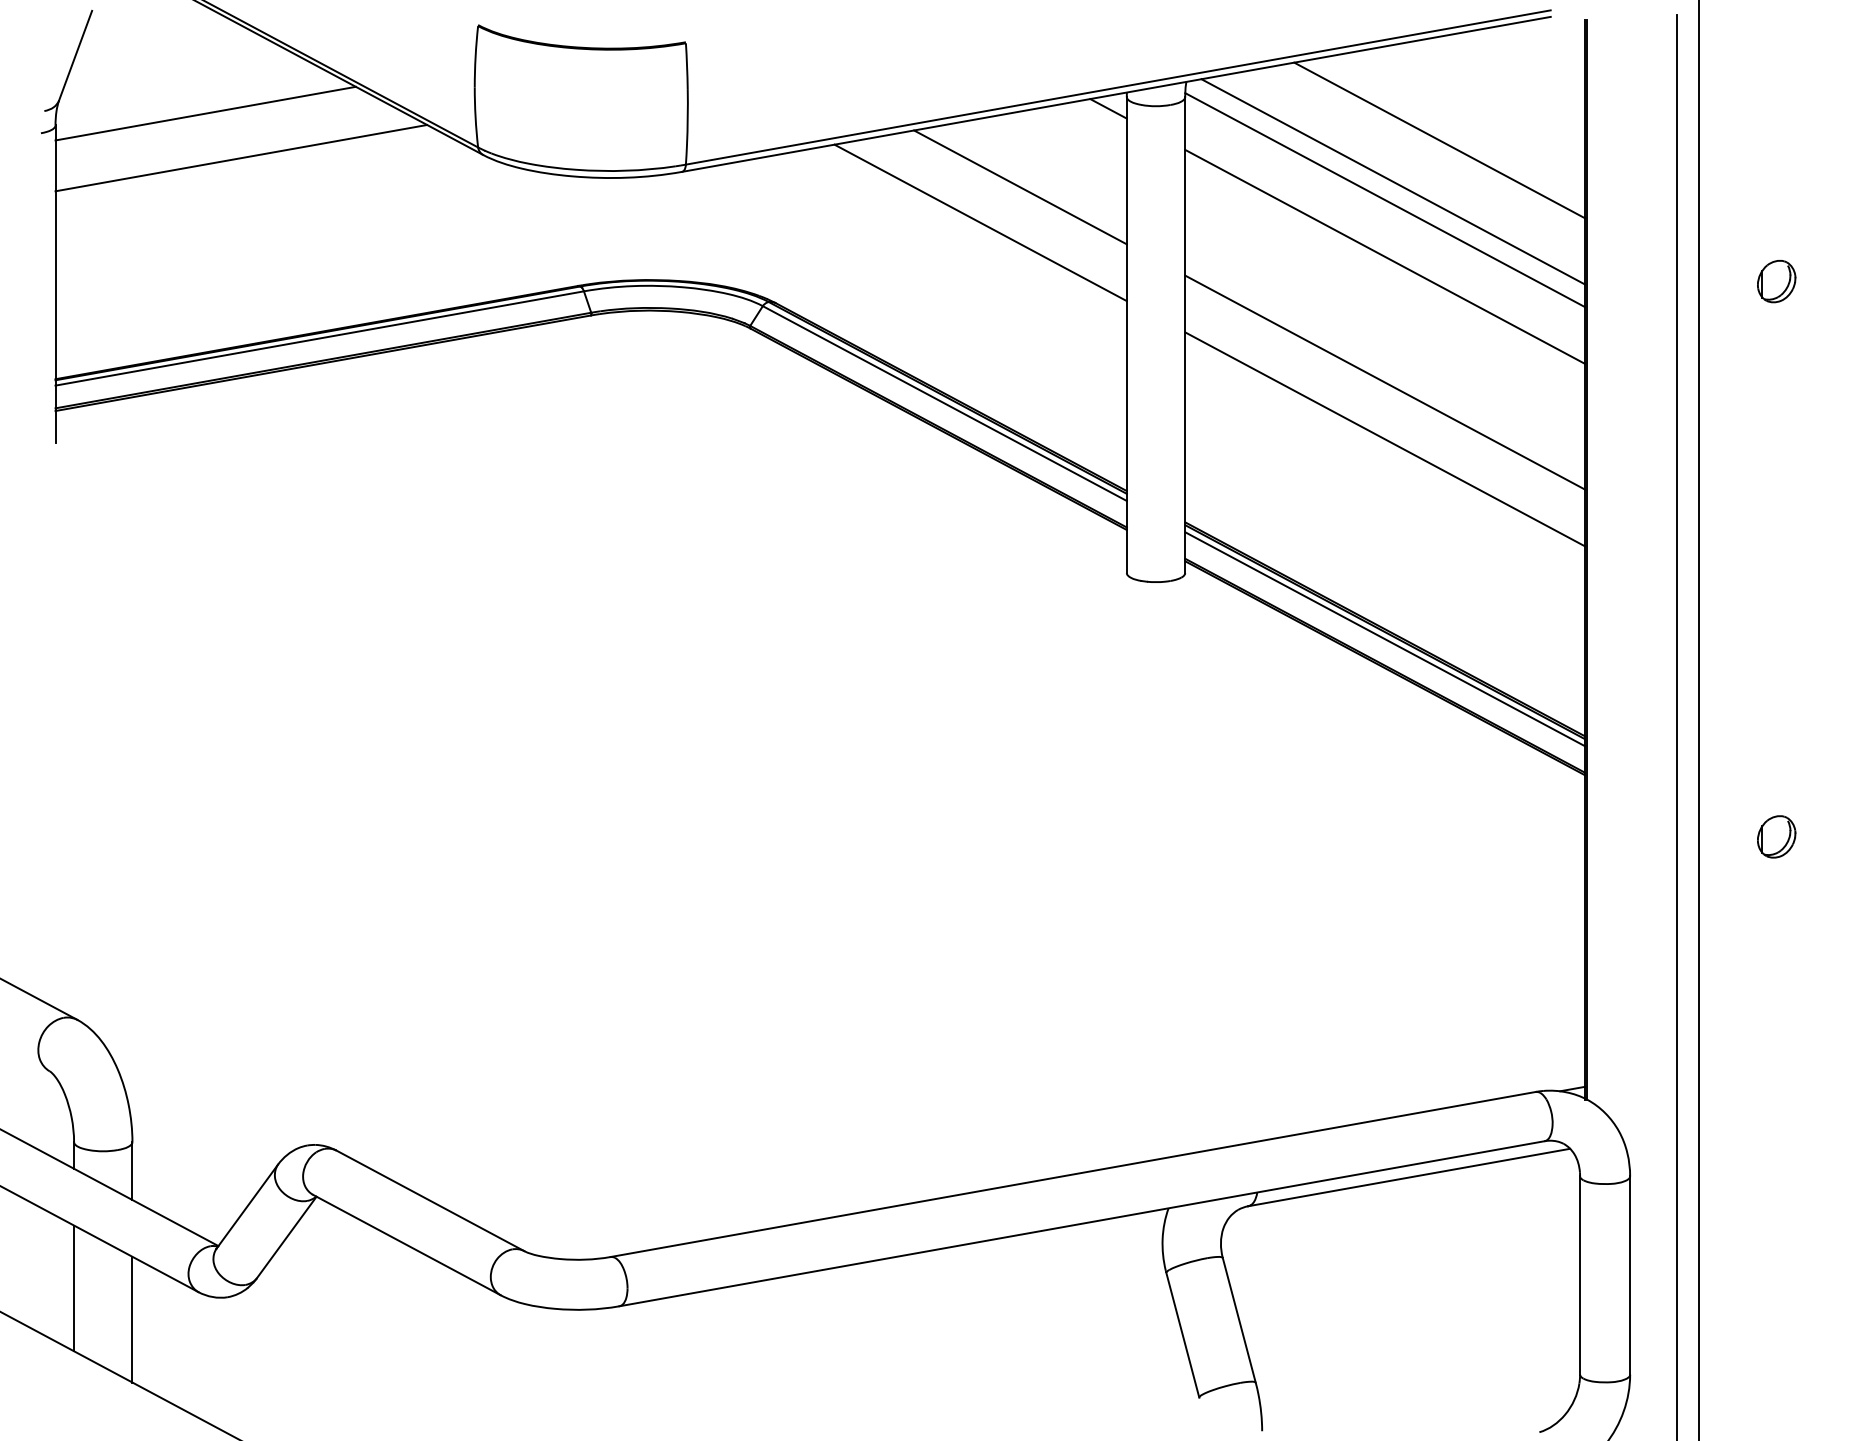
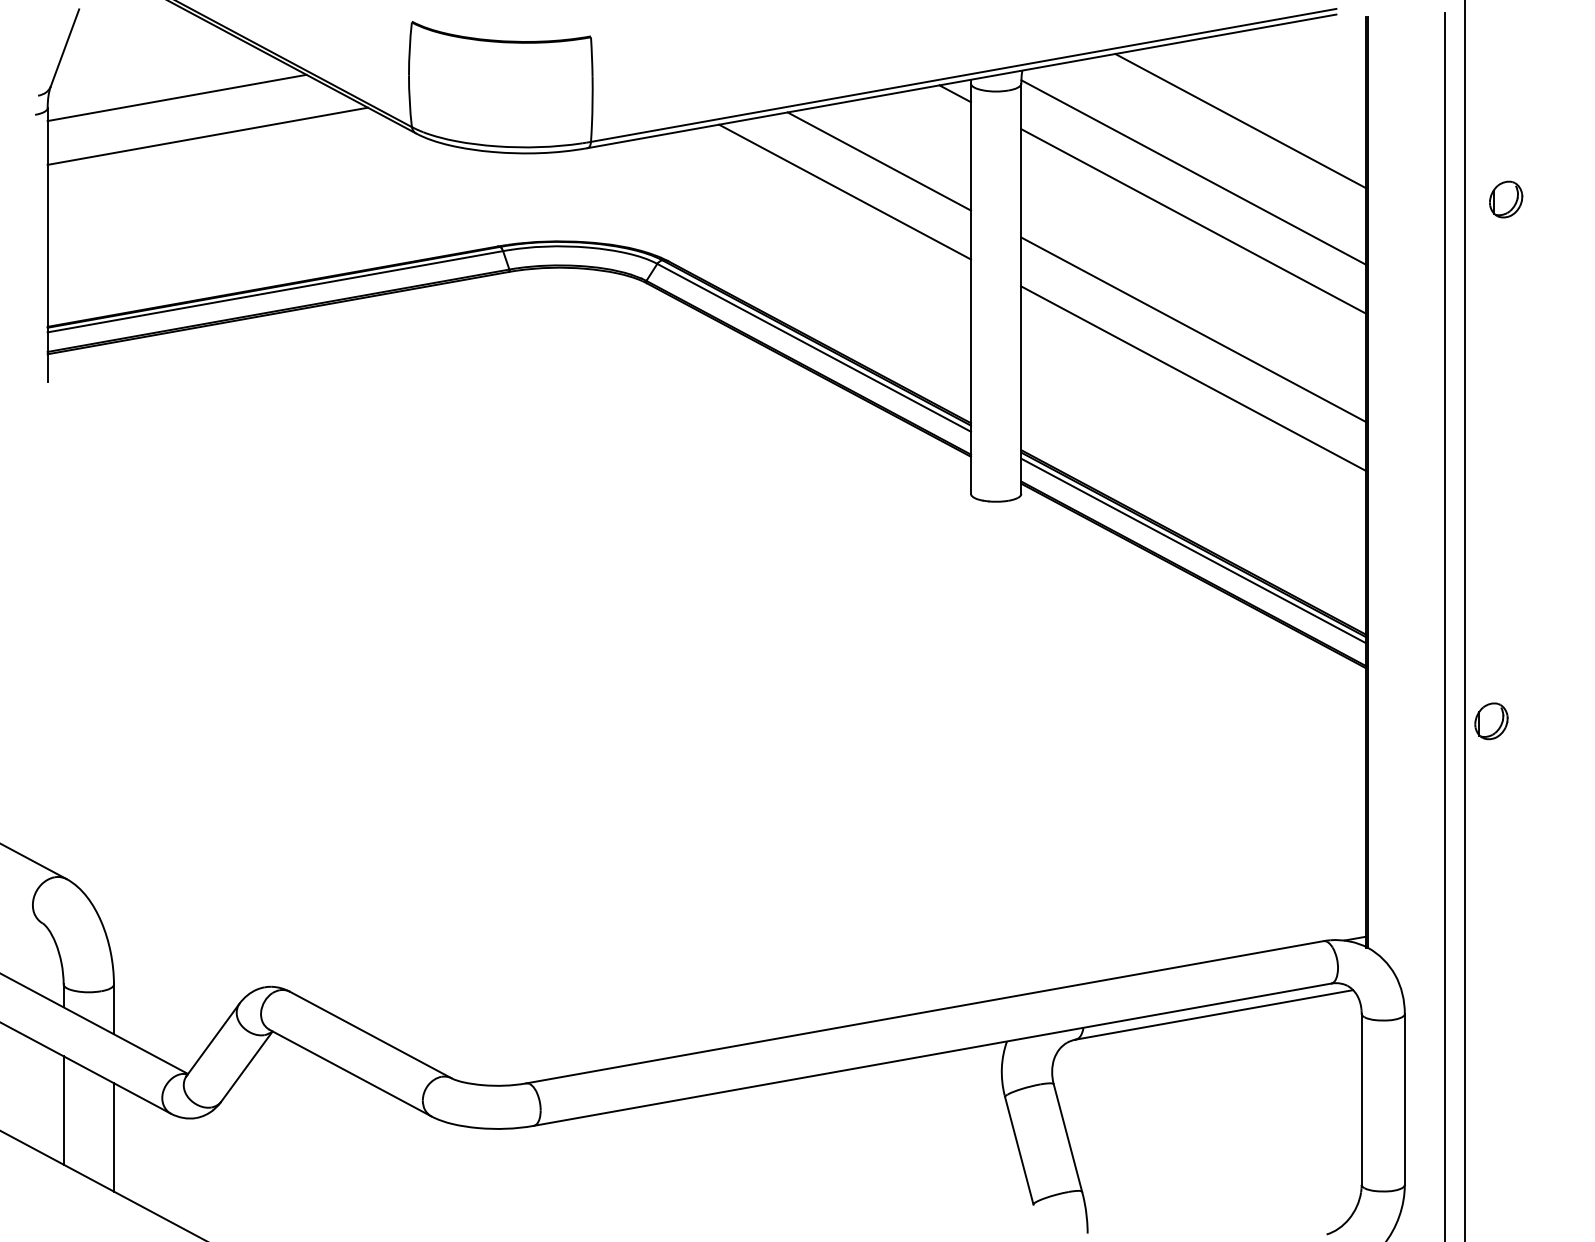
line: (1393, 181) -> (1200, 156), removed
part: (1776, 281) -> (1505, 199), moved
part: (1776, 836) -> (1491, 720), moved

